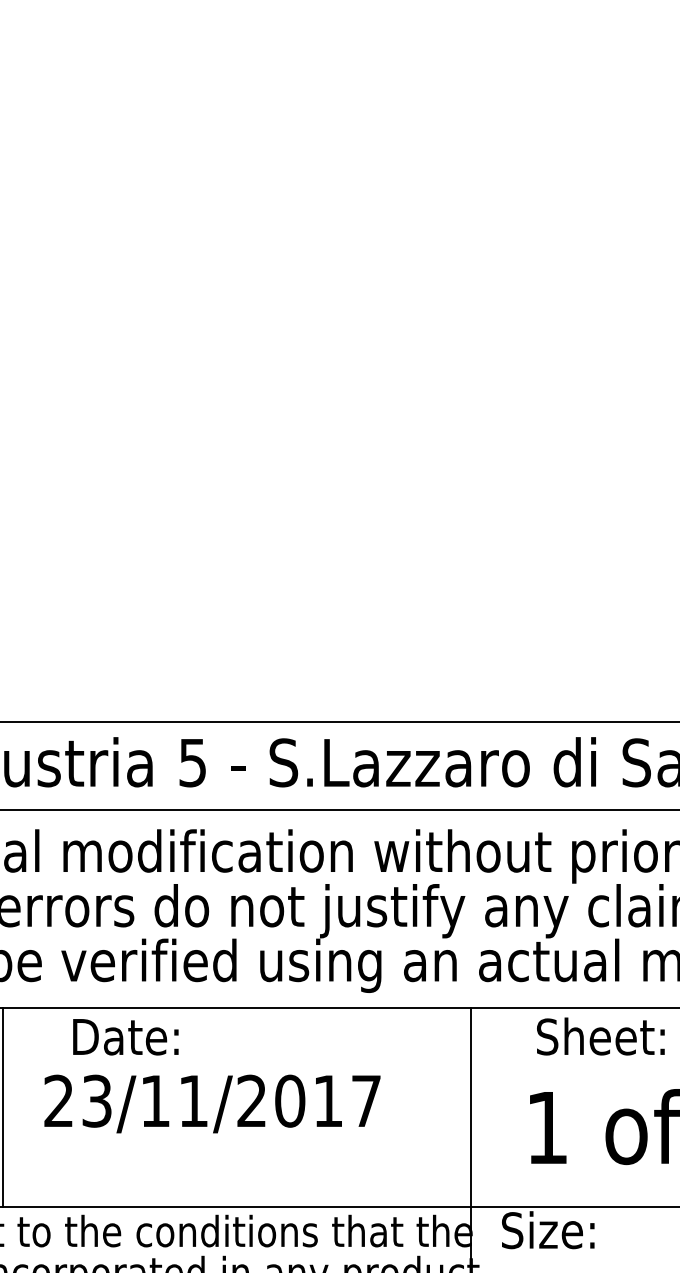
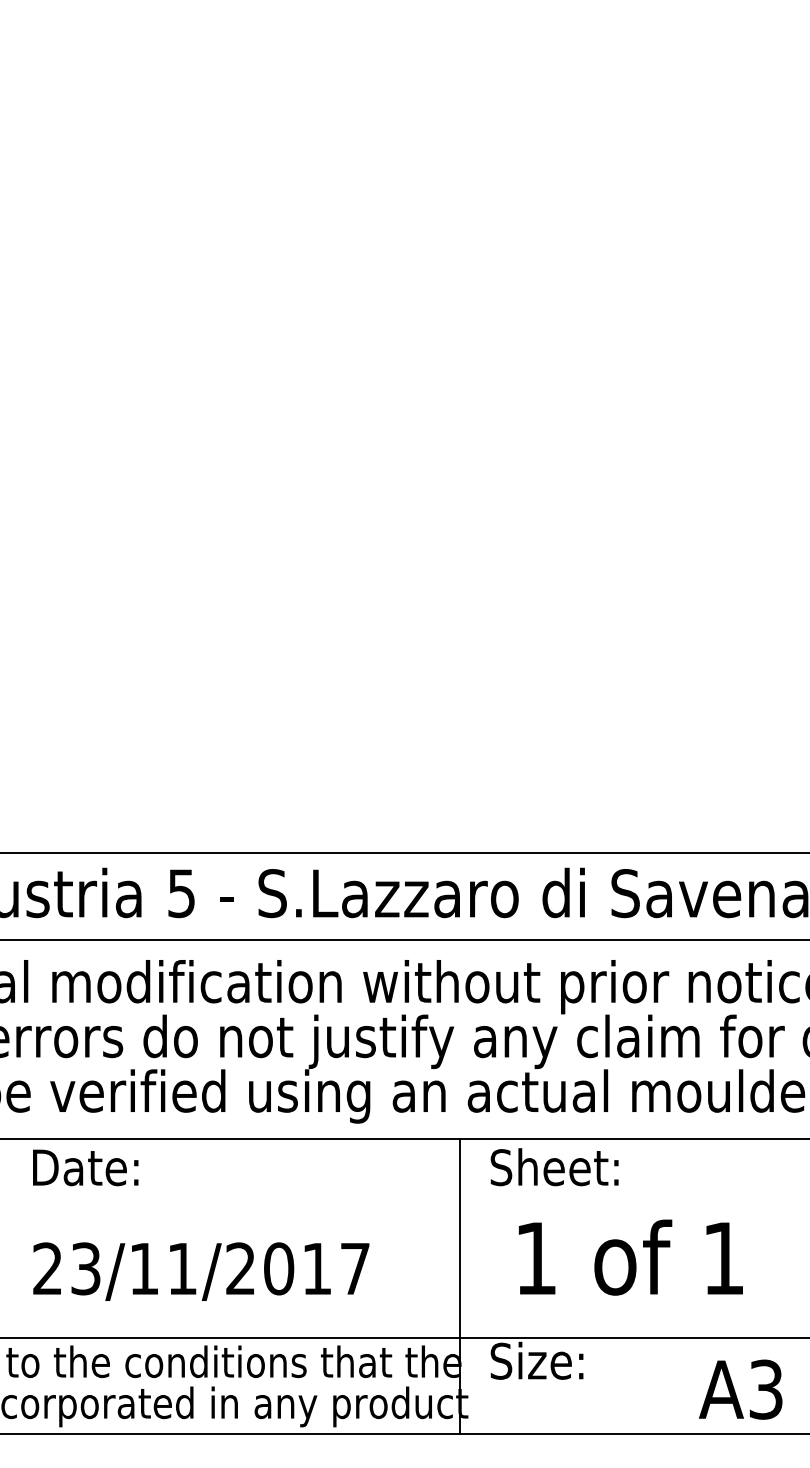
text: (125, 1036) -> (85, 1167), moved
text: (600, 1036) -> (554, 1167), moved
text: (212, 1103) -> (201, 1271), moved

